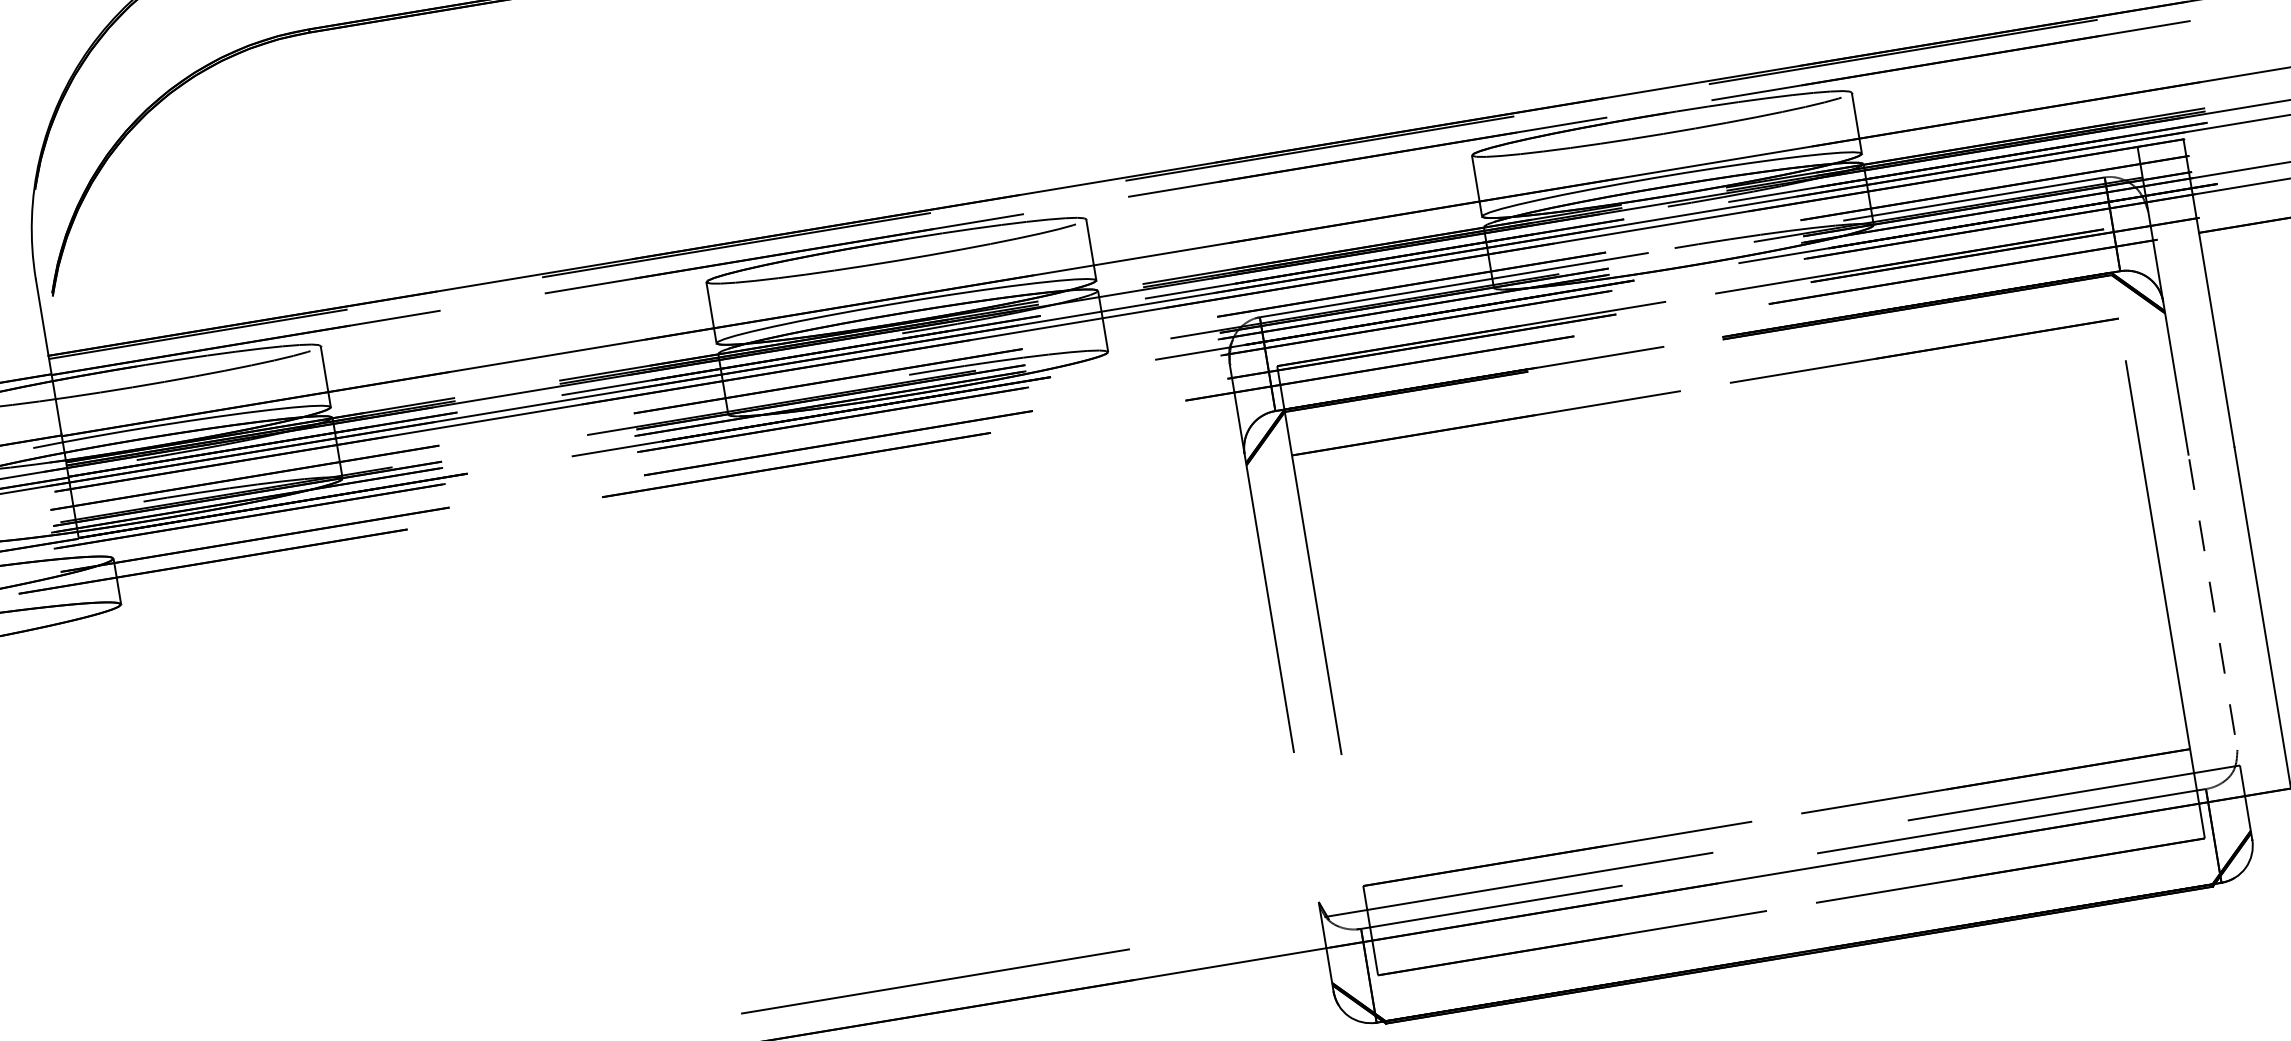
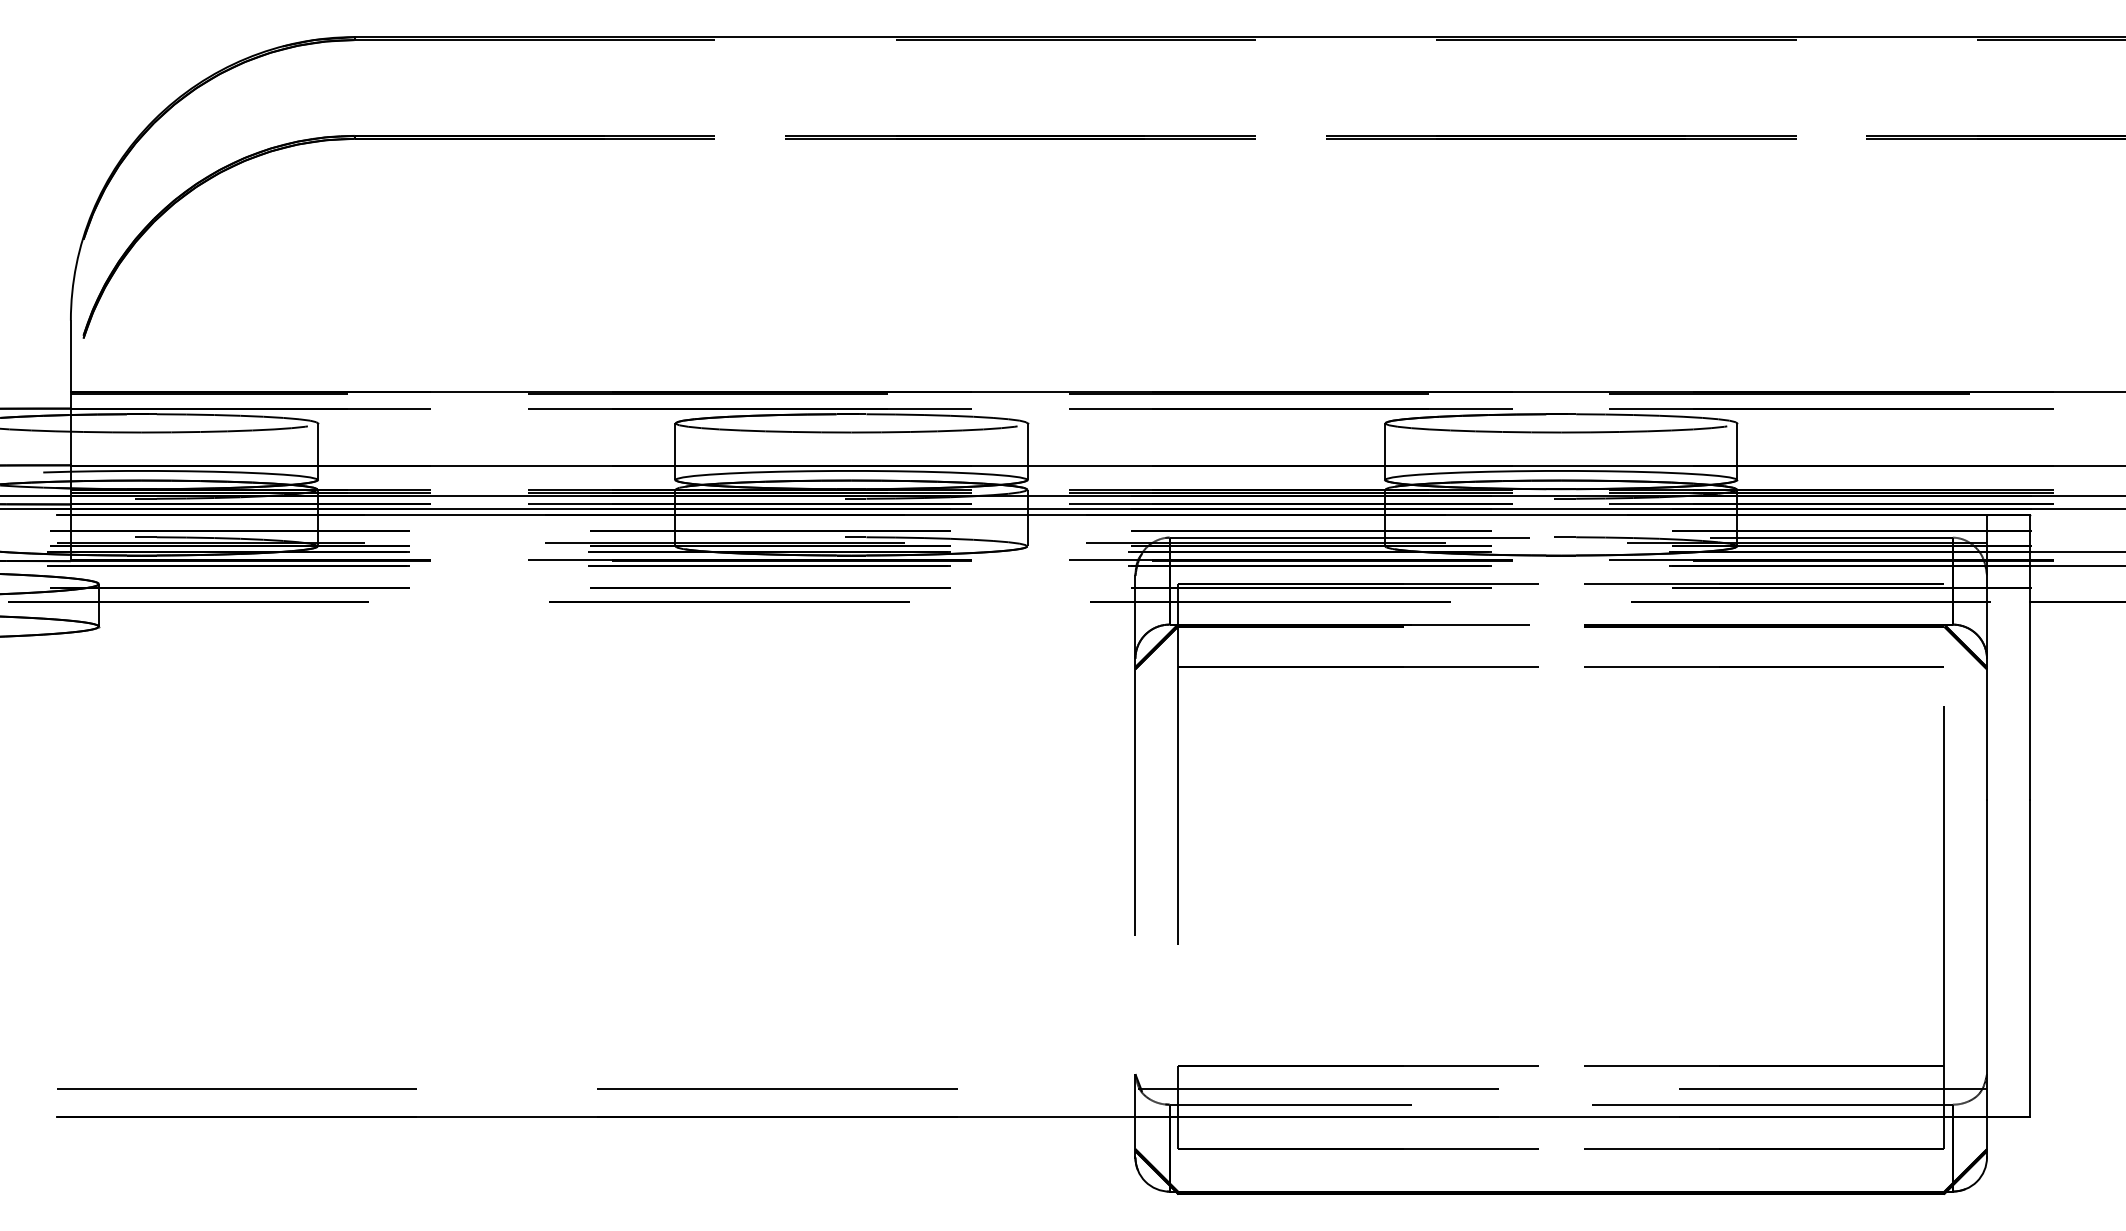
line: (2217, 625) -> (1987, 958), dashed -> solid

